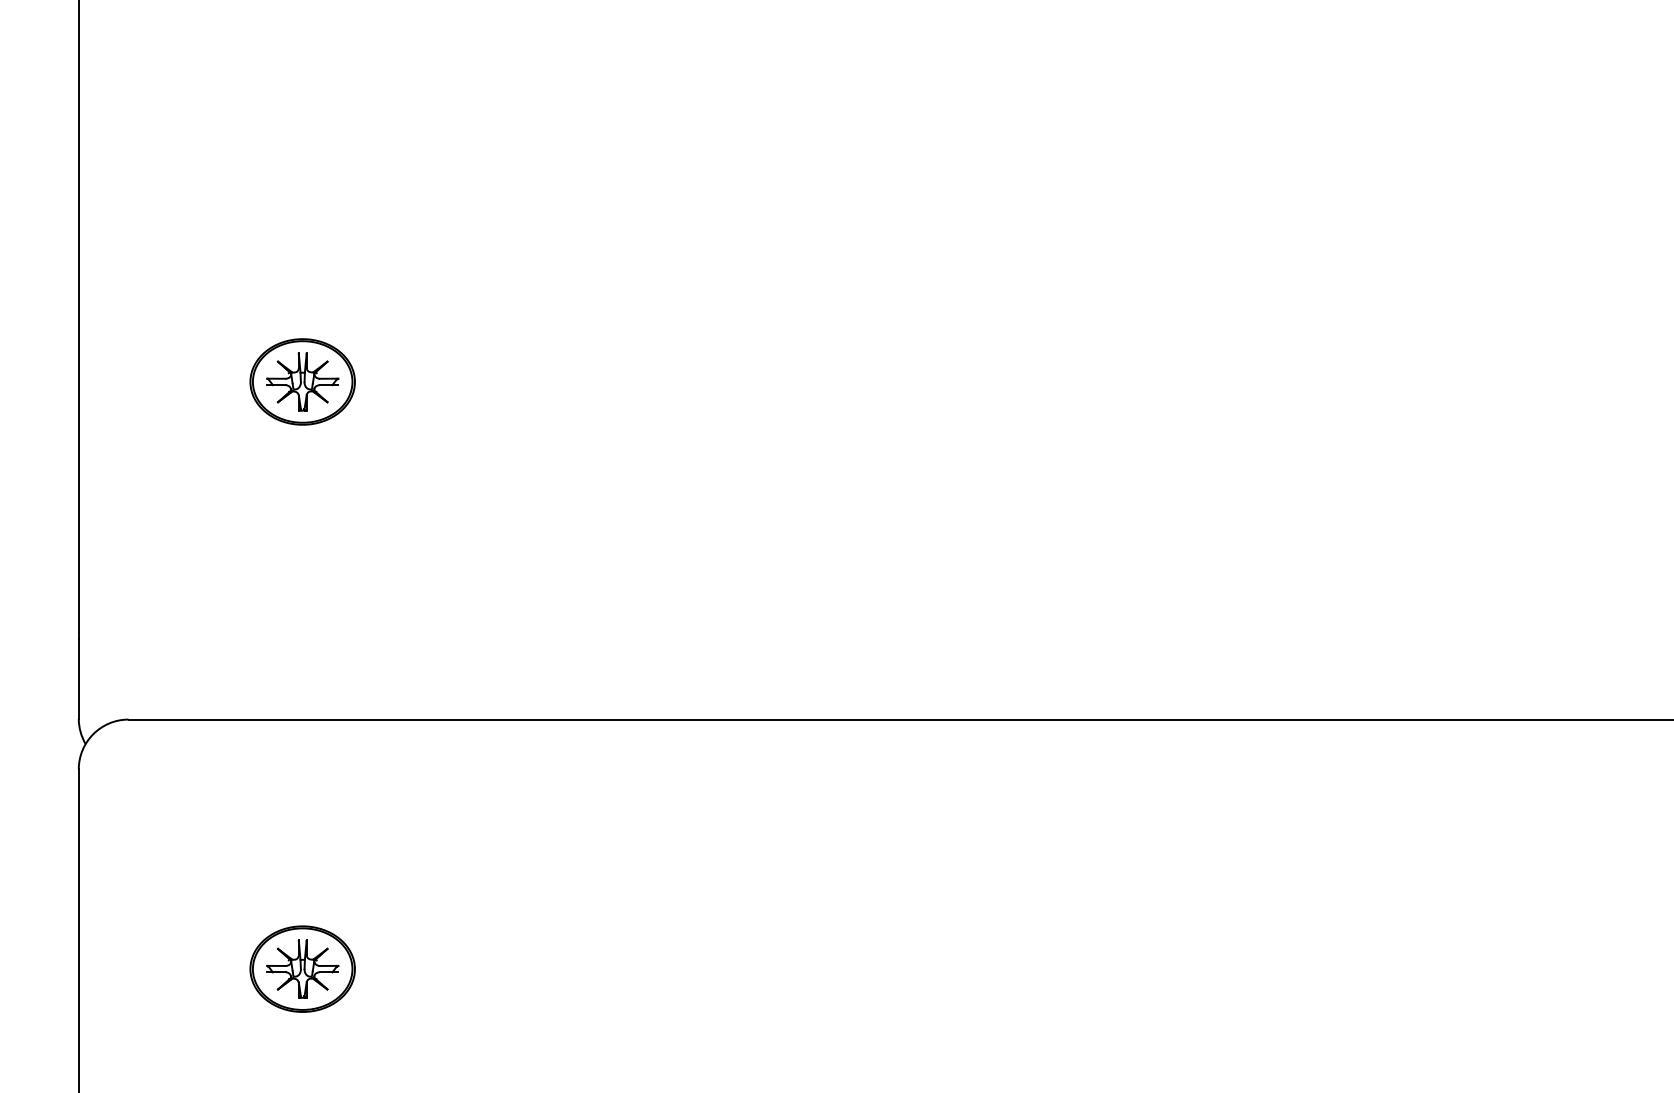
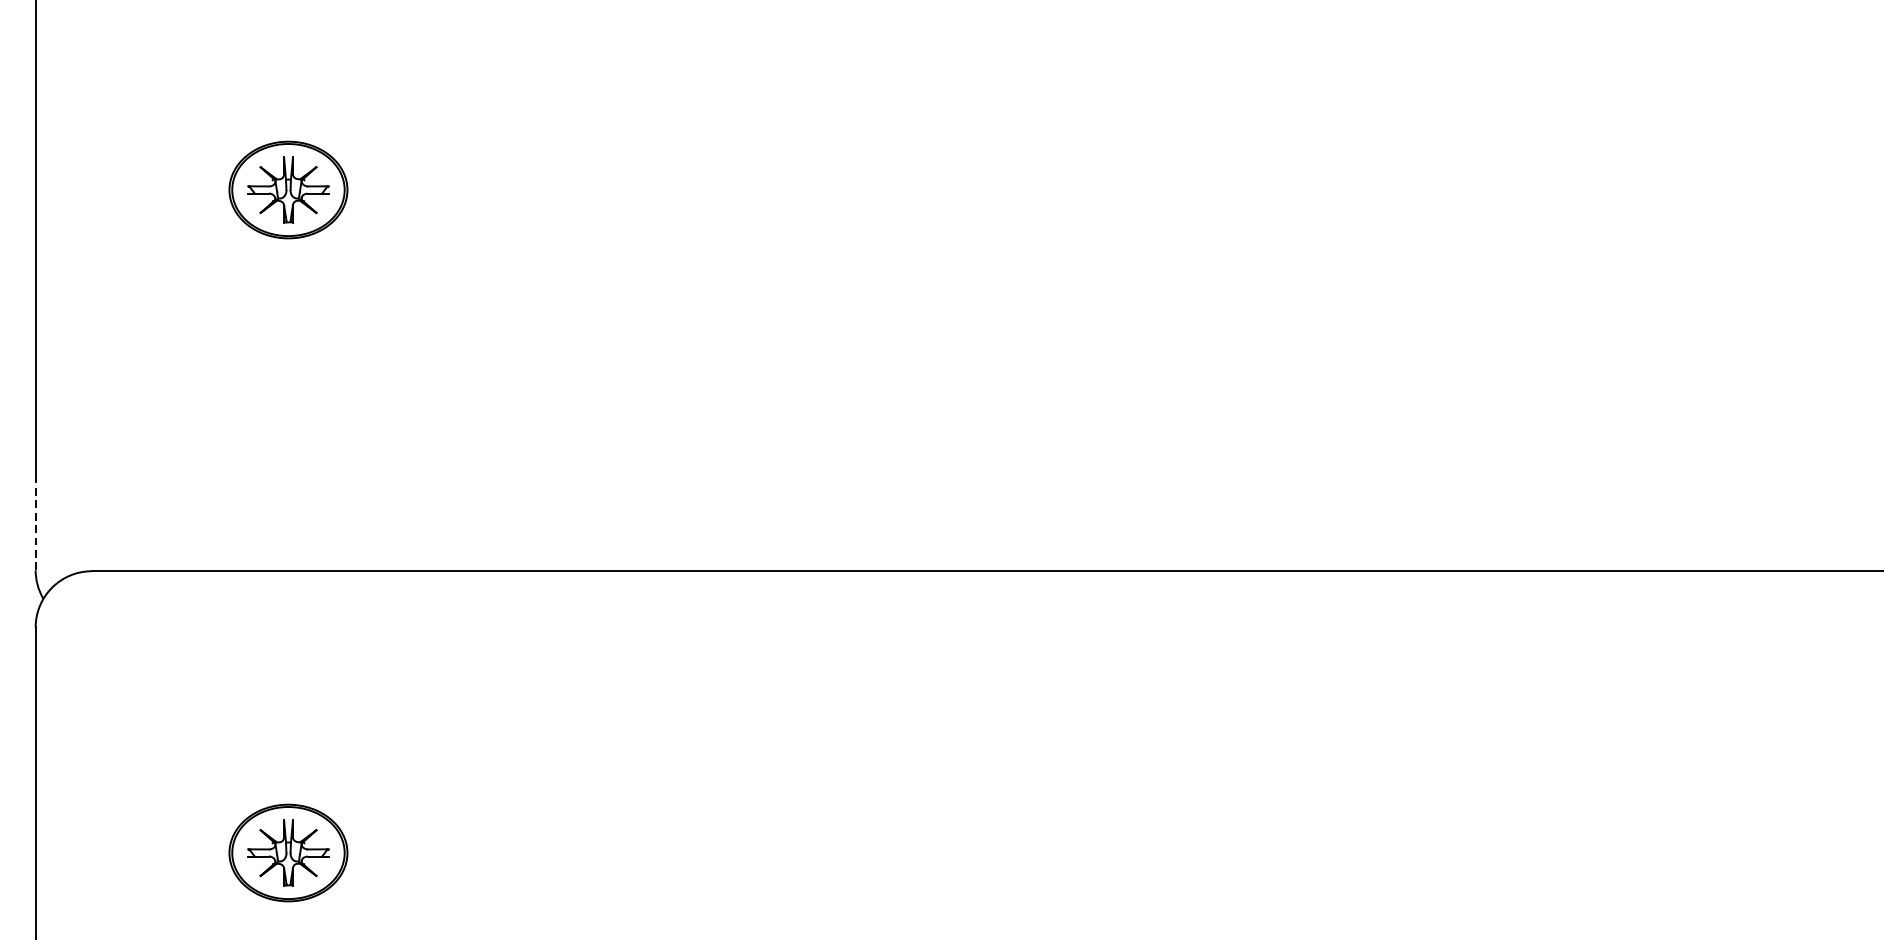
line: (78, 678) -> (35, 524), solid -> dashed

